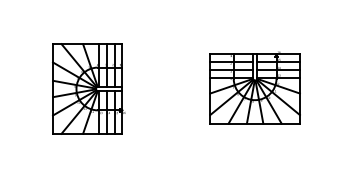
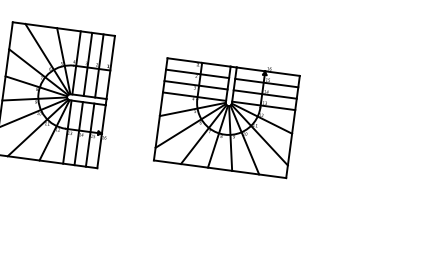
part: (254, 87) -> (226, 115), moved

